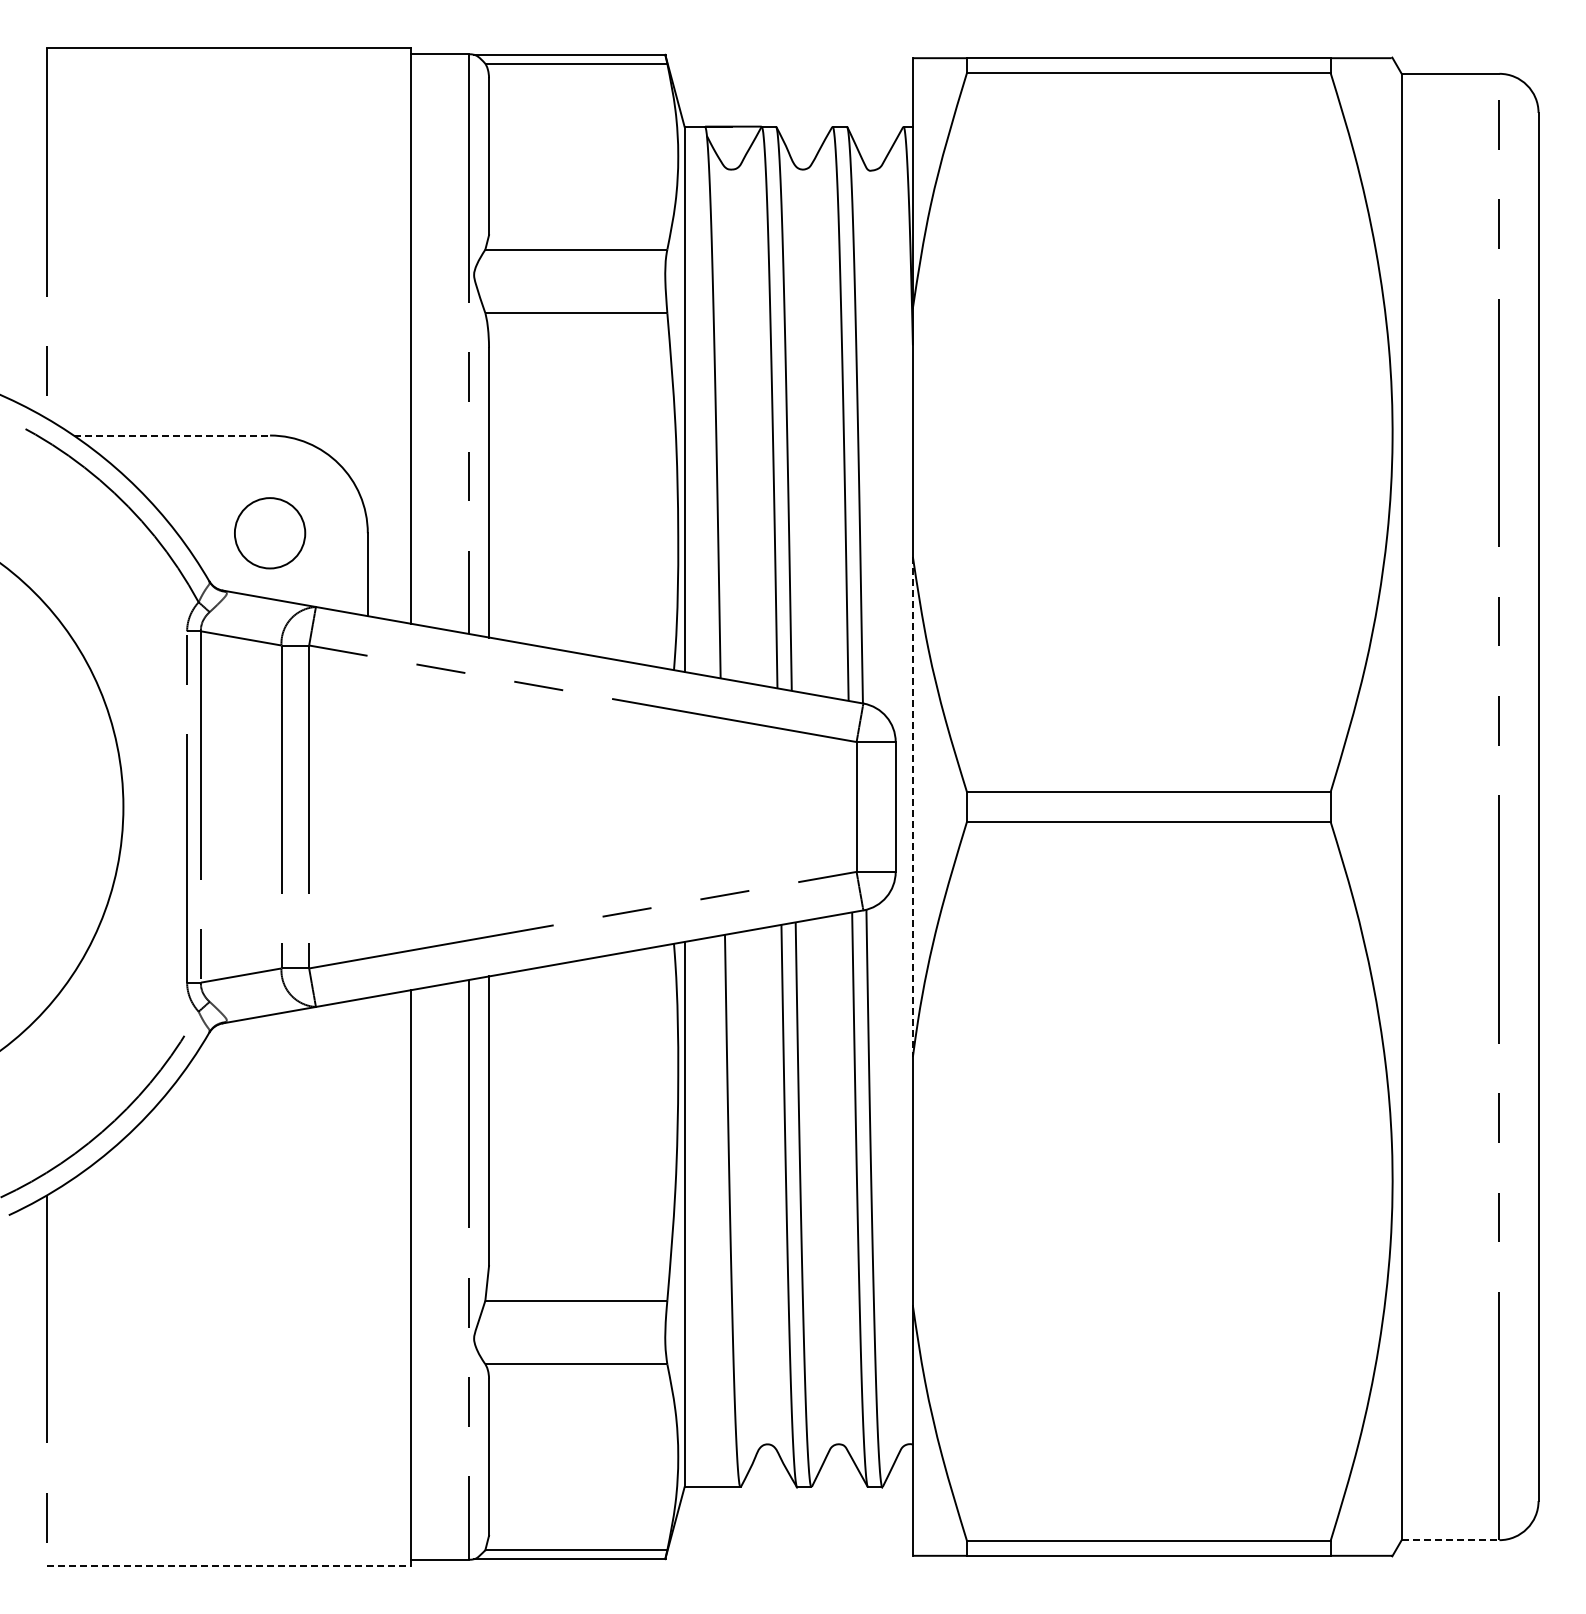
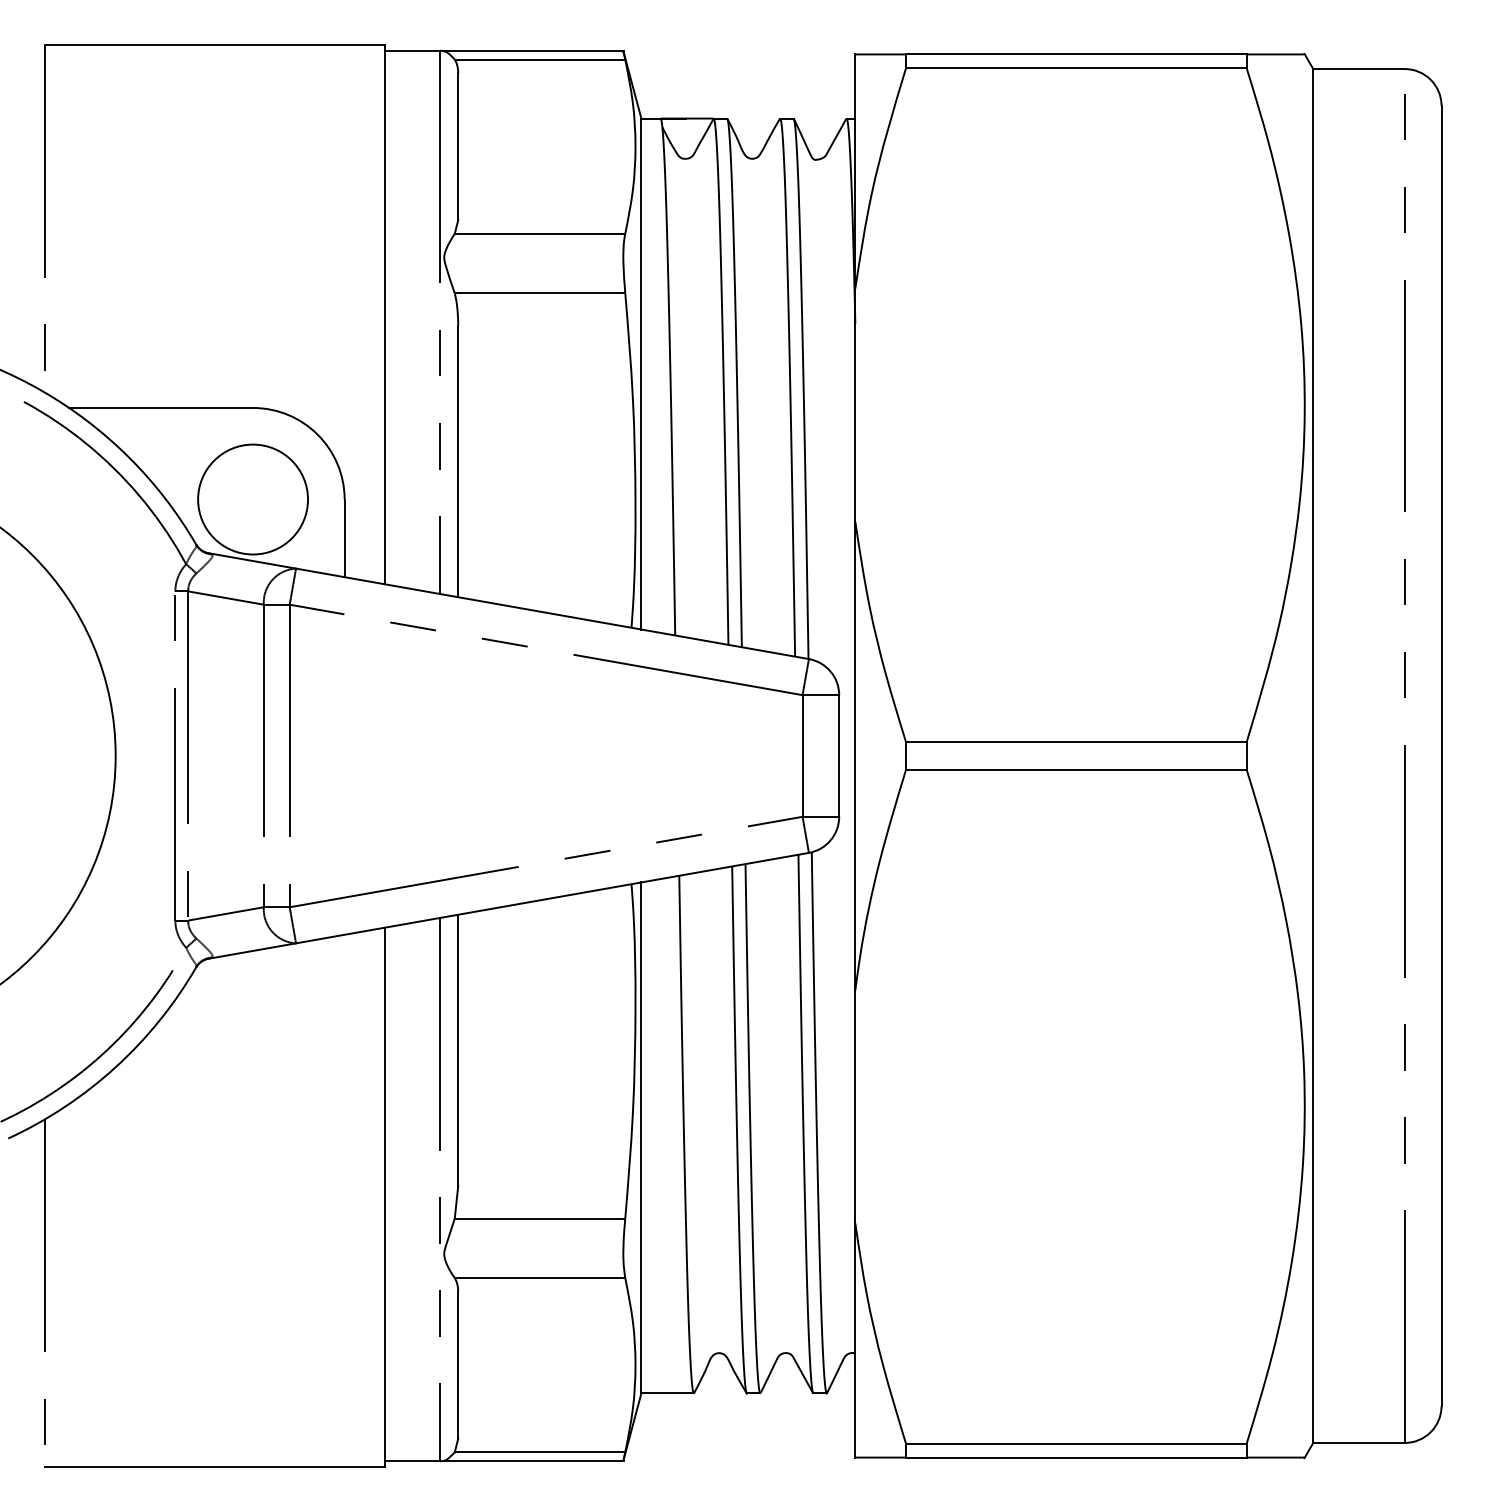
line: (172, 435) -> (161, 407), dashed -> solid
circle: (269, 532) -> (252, 498), size x1.67
line: (912, 806) -> (854, 755), dashed -> solid
line: (1450, 1540) -> (1359, 1443), dashed -> solid
line: (229, 1565) -> (215, 1466), dashed -> solid

